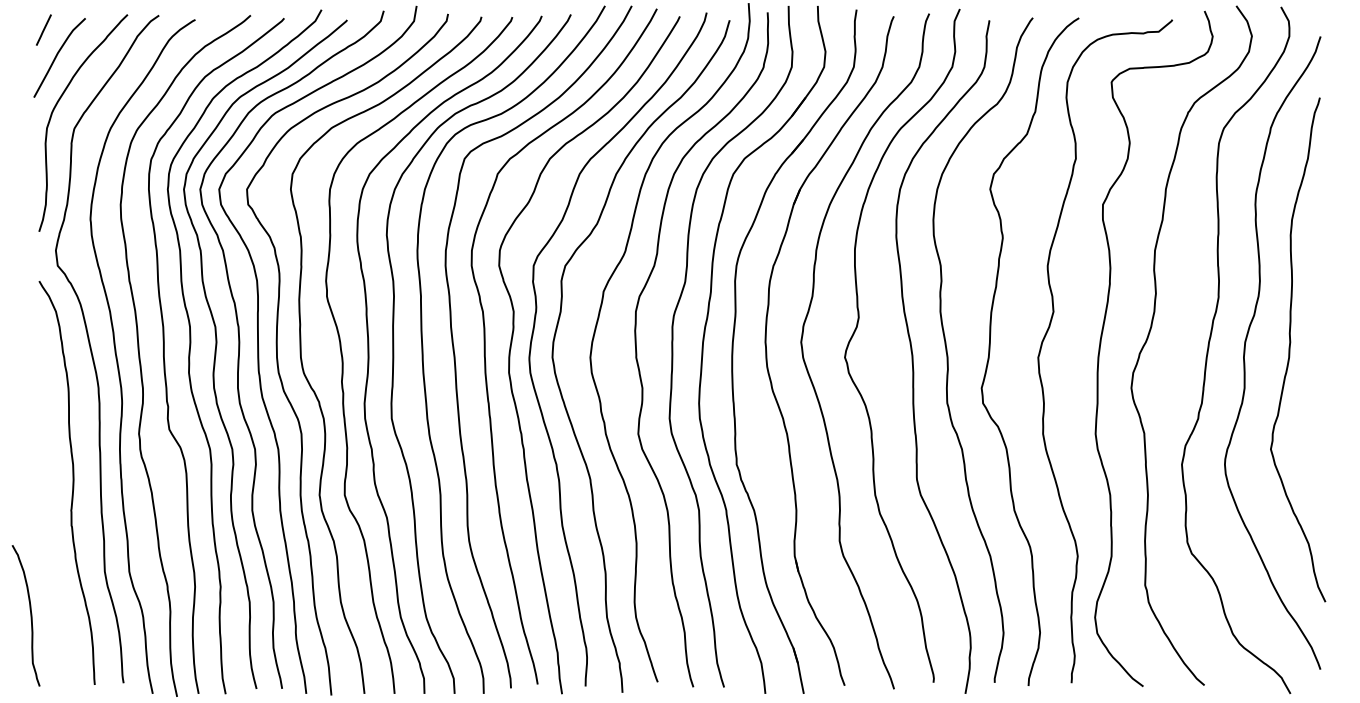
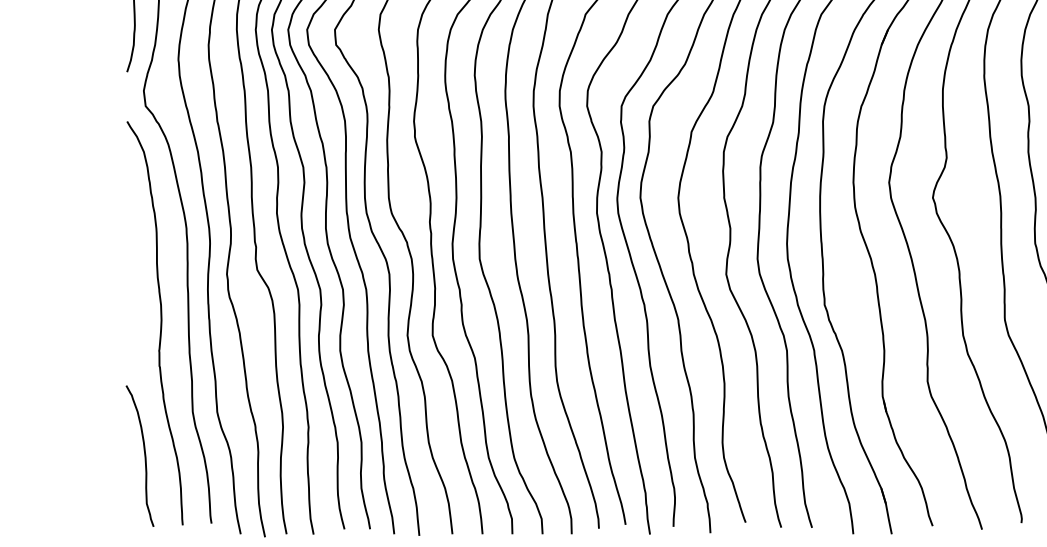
curve: (30, 615) -> (144, 455), moved

